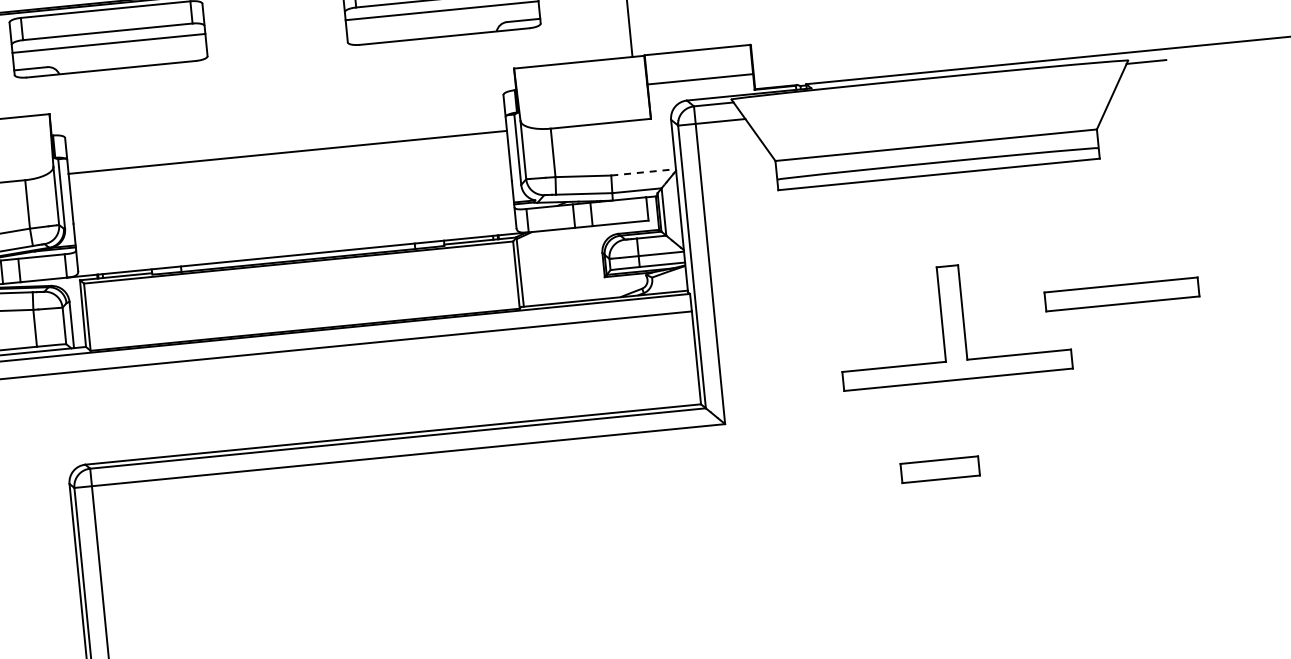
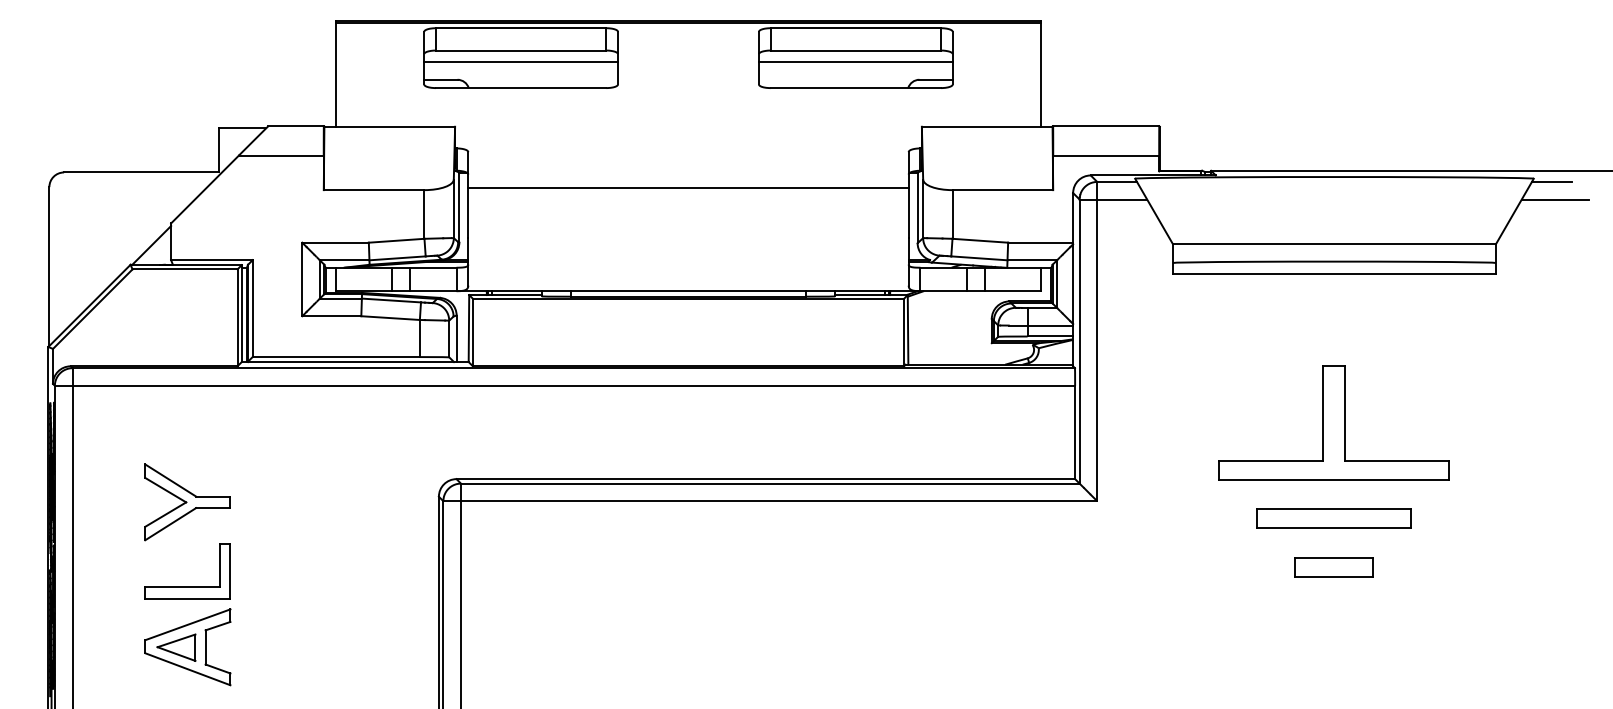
line: (1151, 79) -> (1555, 199), added
line: (643, 172) -> (1040, 242), dashed -> solid
part: (1121, 294) -> (1333, 518), moved
part: (939, 469) -> (1333, 567), moved

